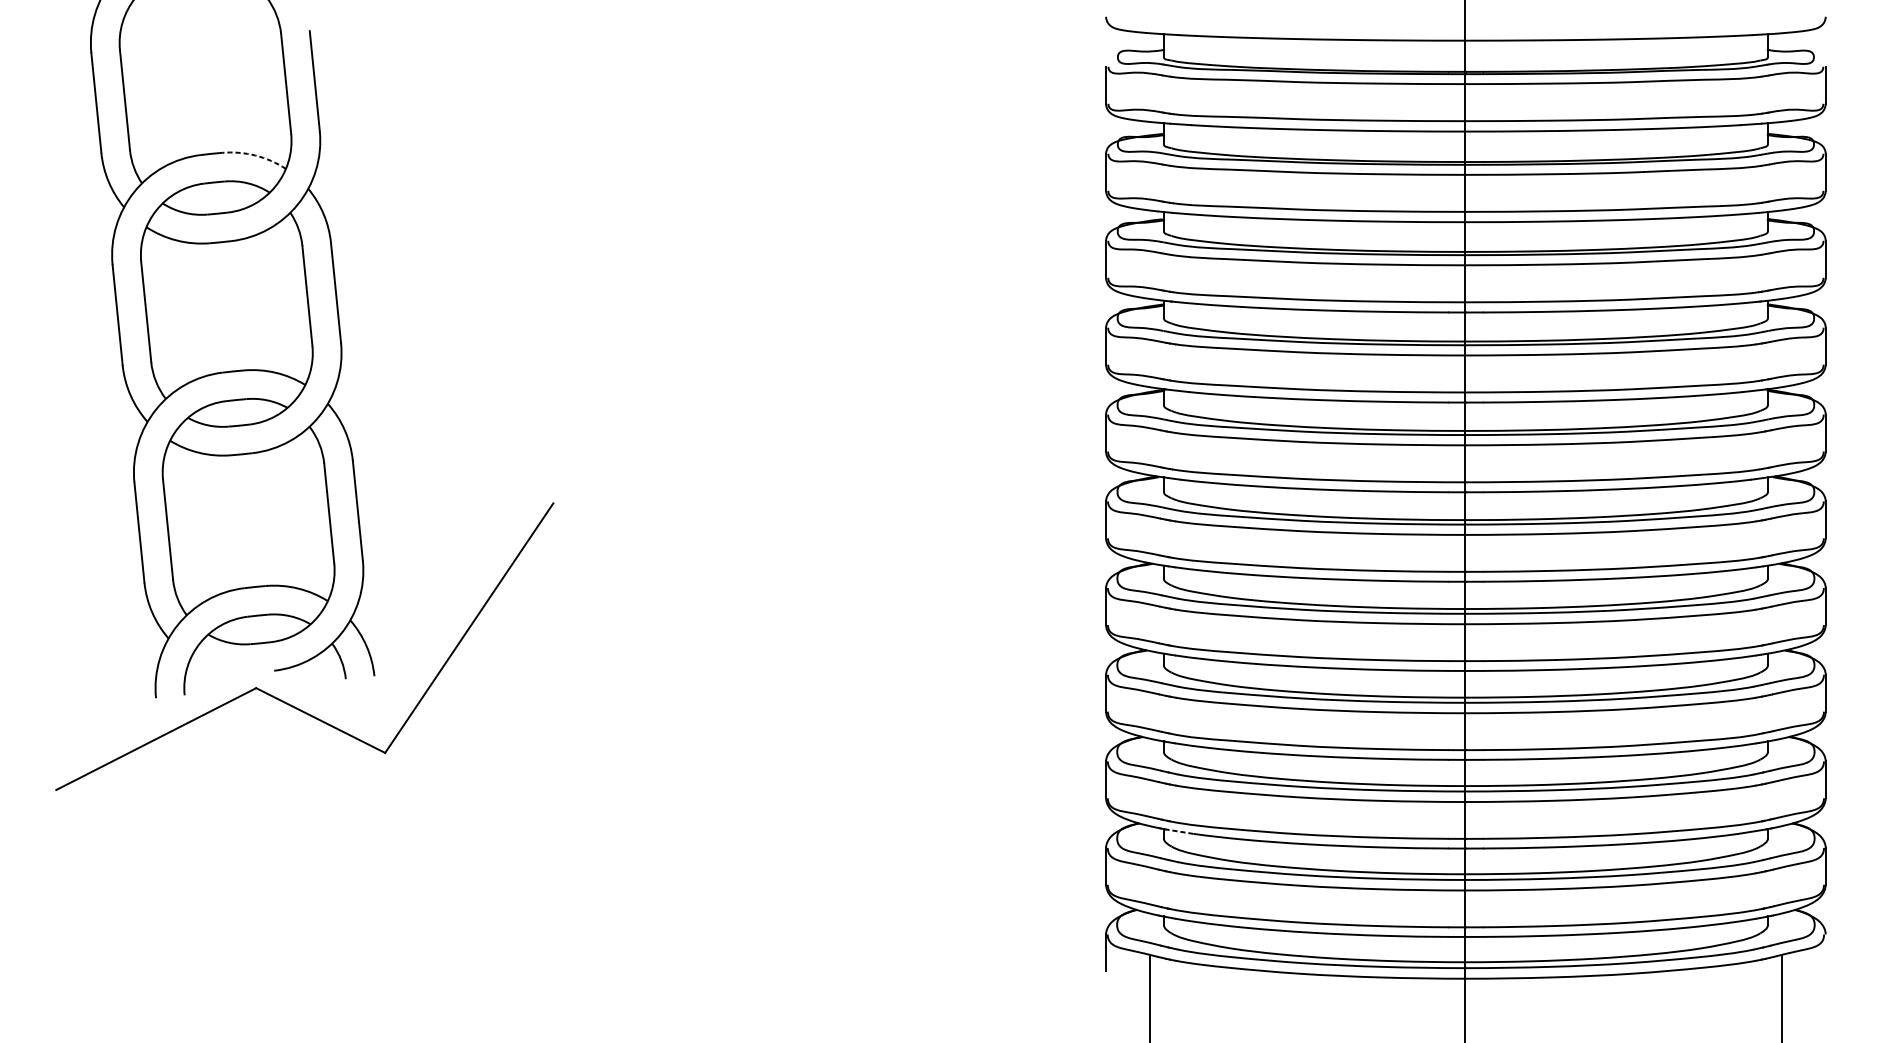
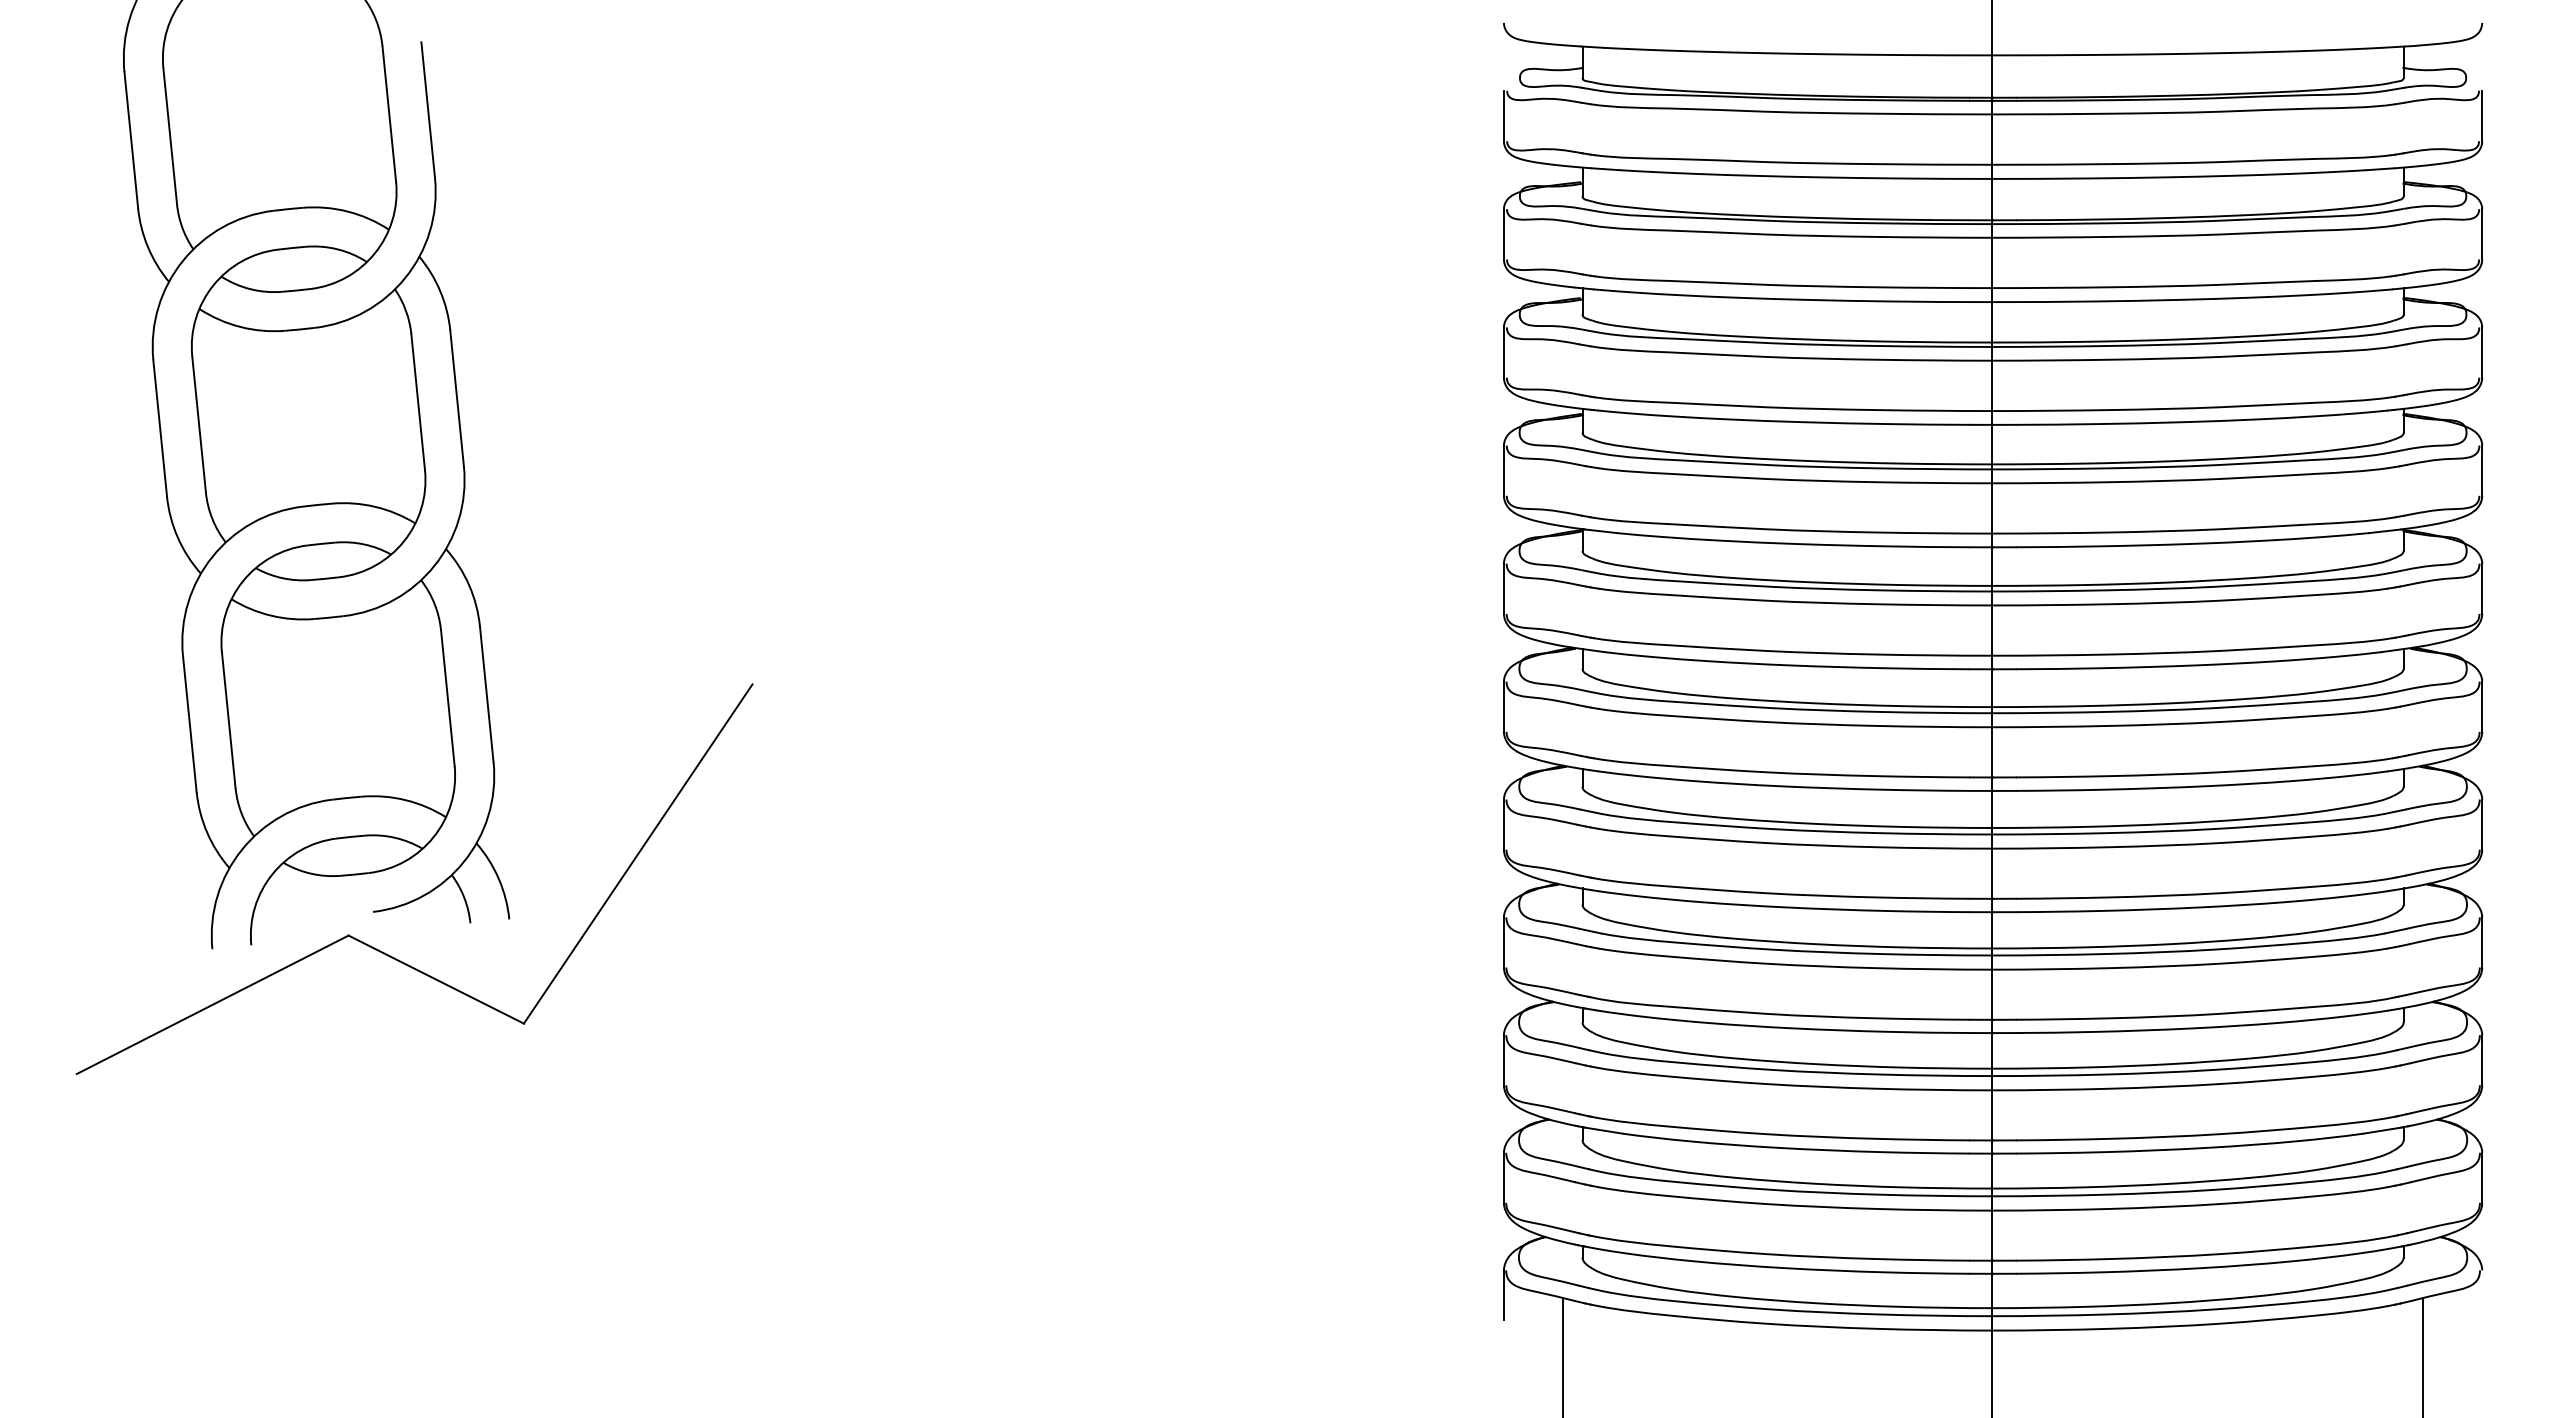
arc: (255, 155) -> (347, 211), dashed -> solid
line: (1179, 831) -> (1603, 1130), dashed -> solid

